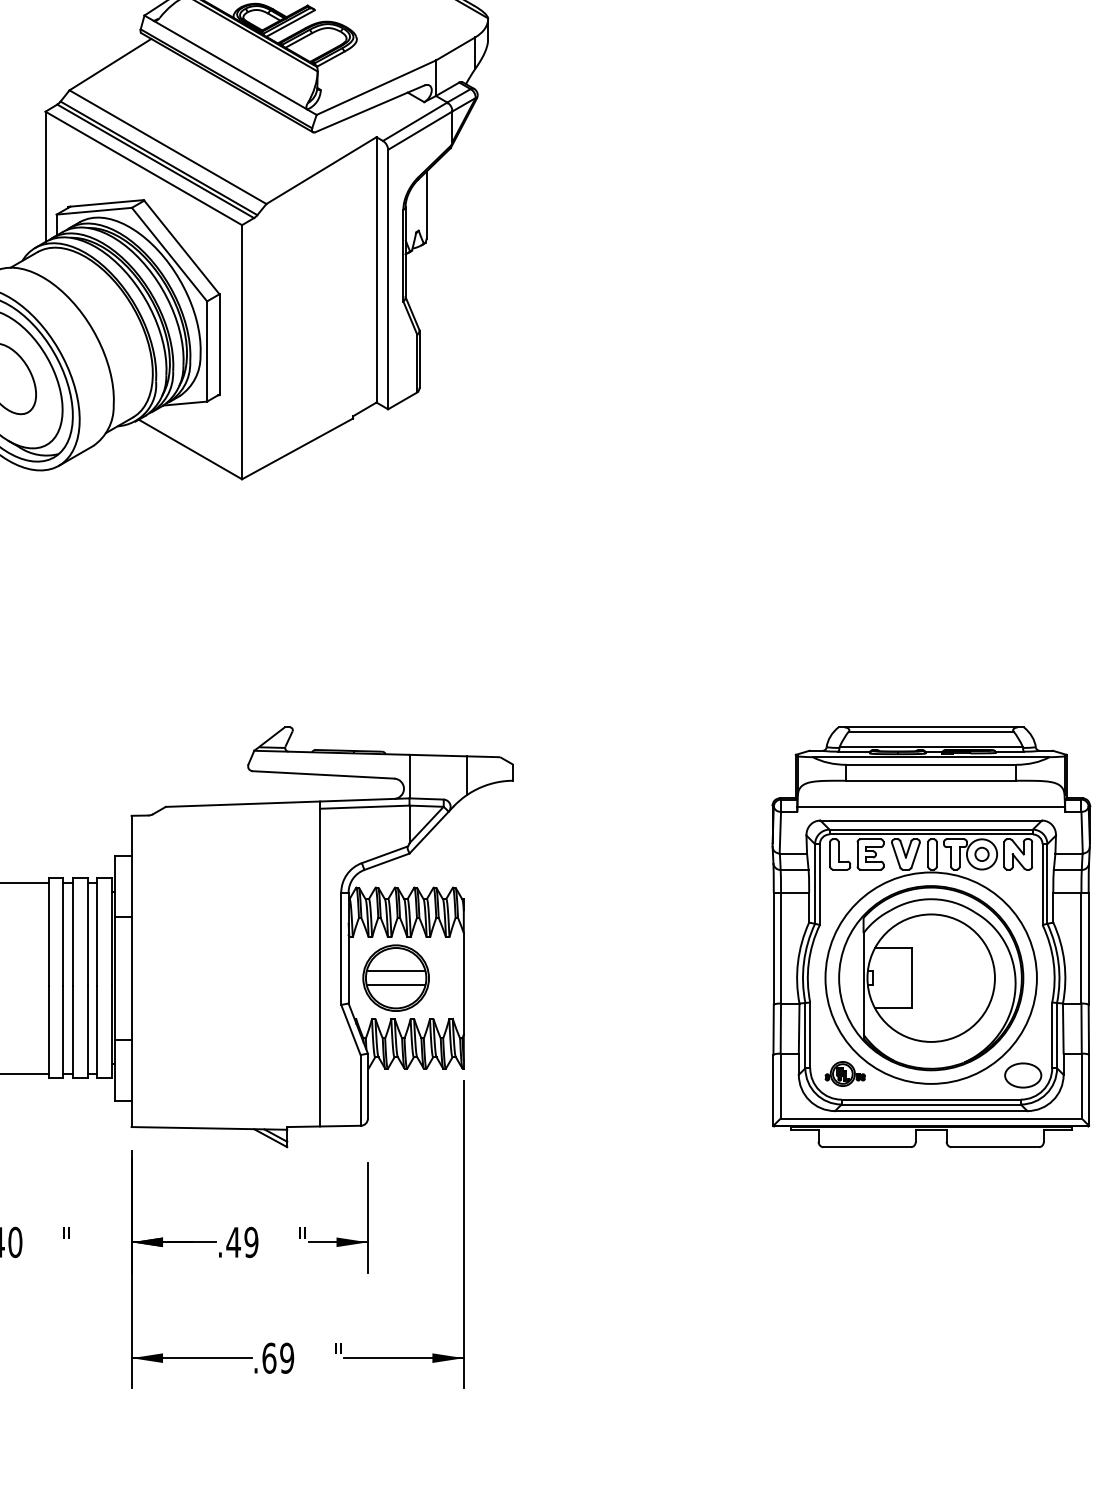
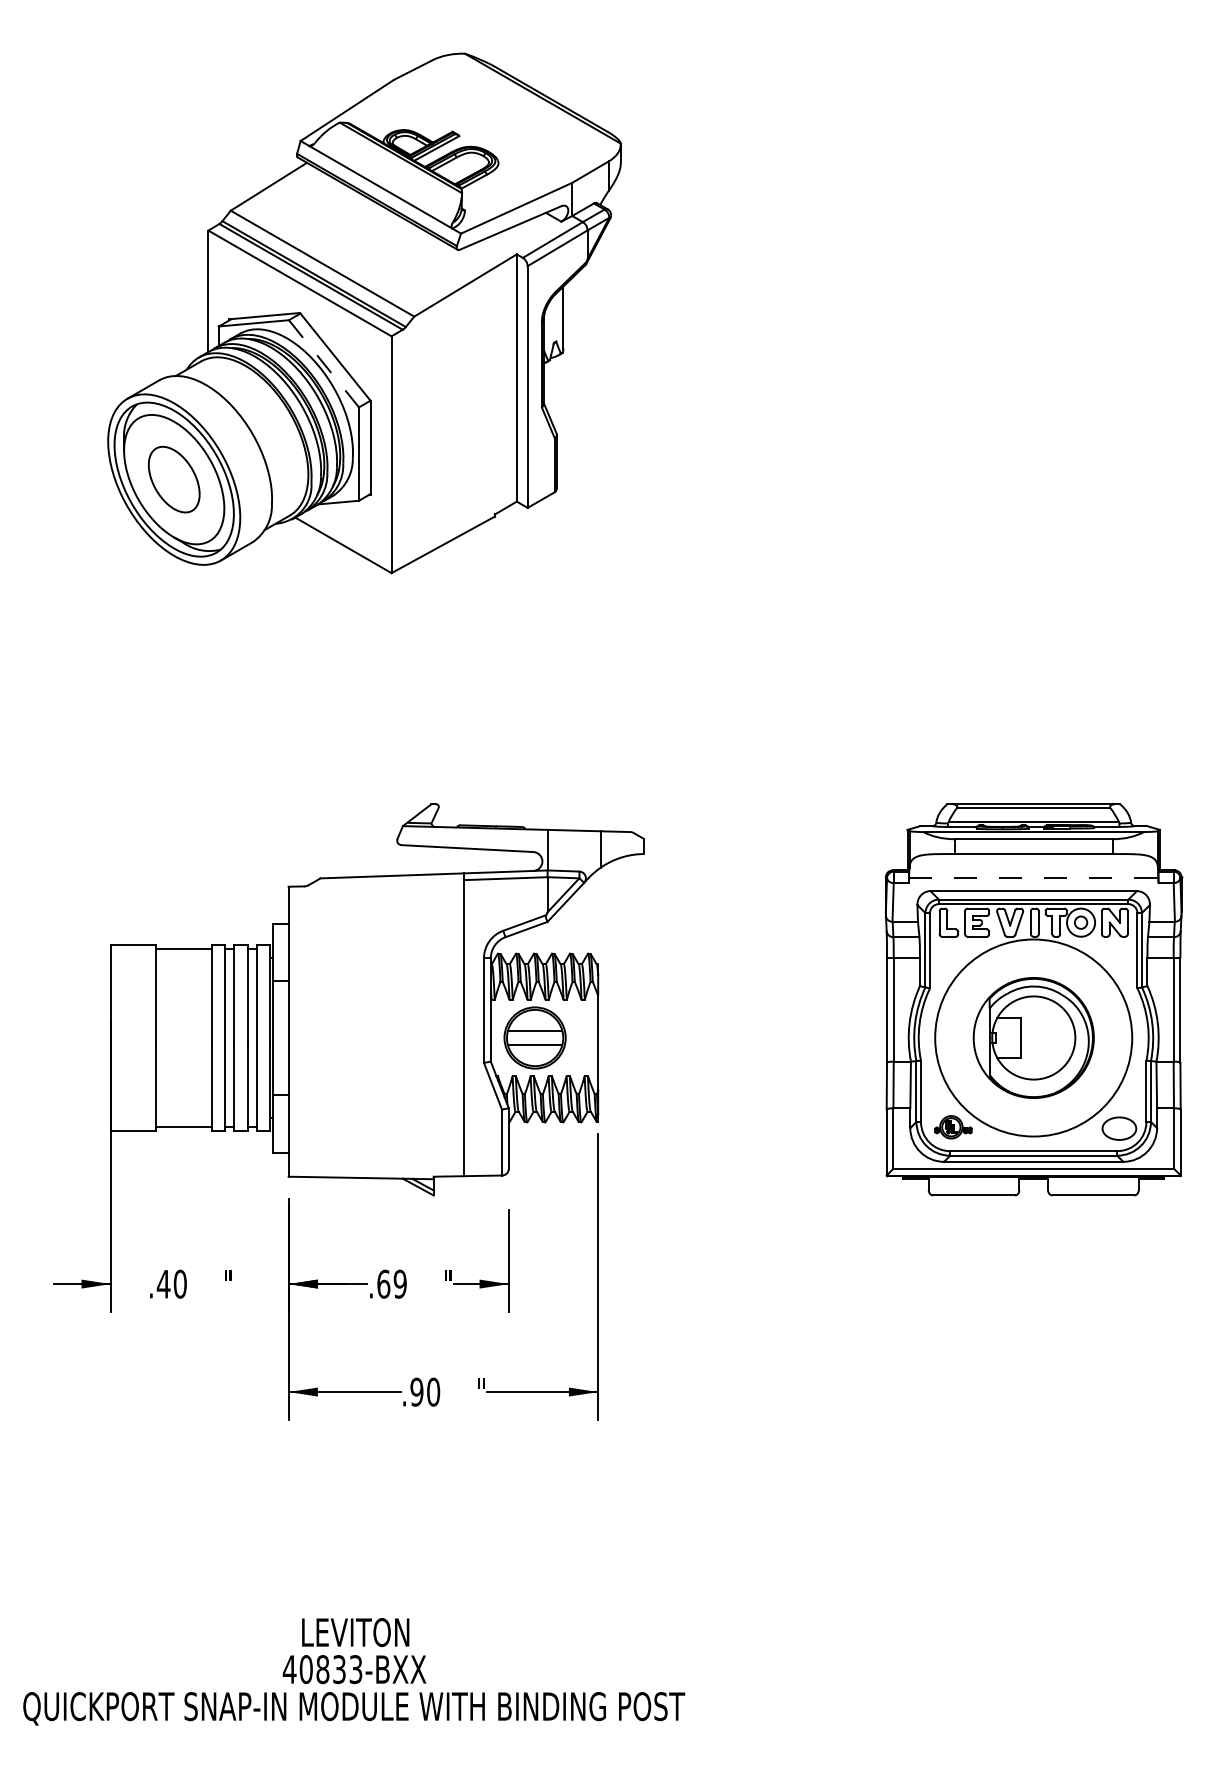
line: (169, 254) -> (323, 363), solid -> dashed
line: (931, 807) -> (1033, 878), solid -> dashed
part: (931, 977) -> (1033, 1037), size x0.7
text: (233, 1241) -> (383, 1283), .49 -> .69
text: (278, 1357) -> (425, 1391), .69 -> .90

